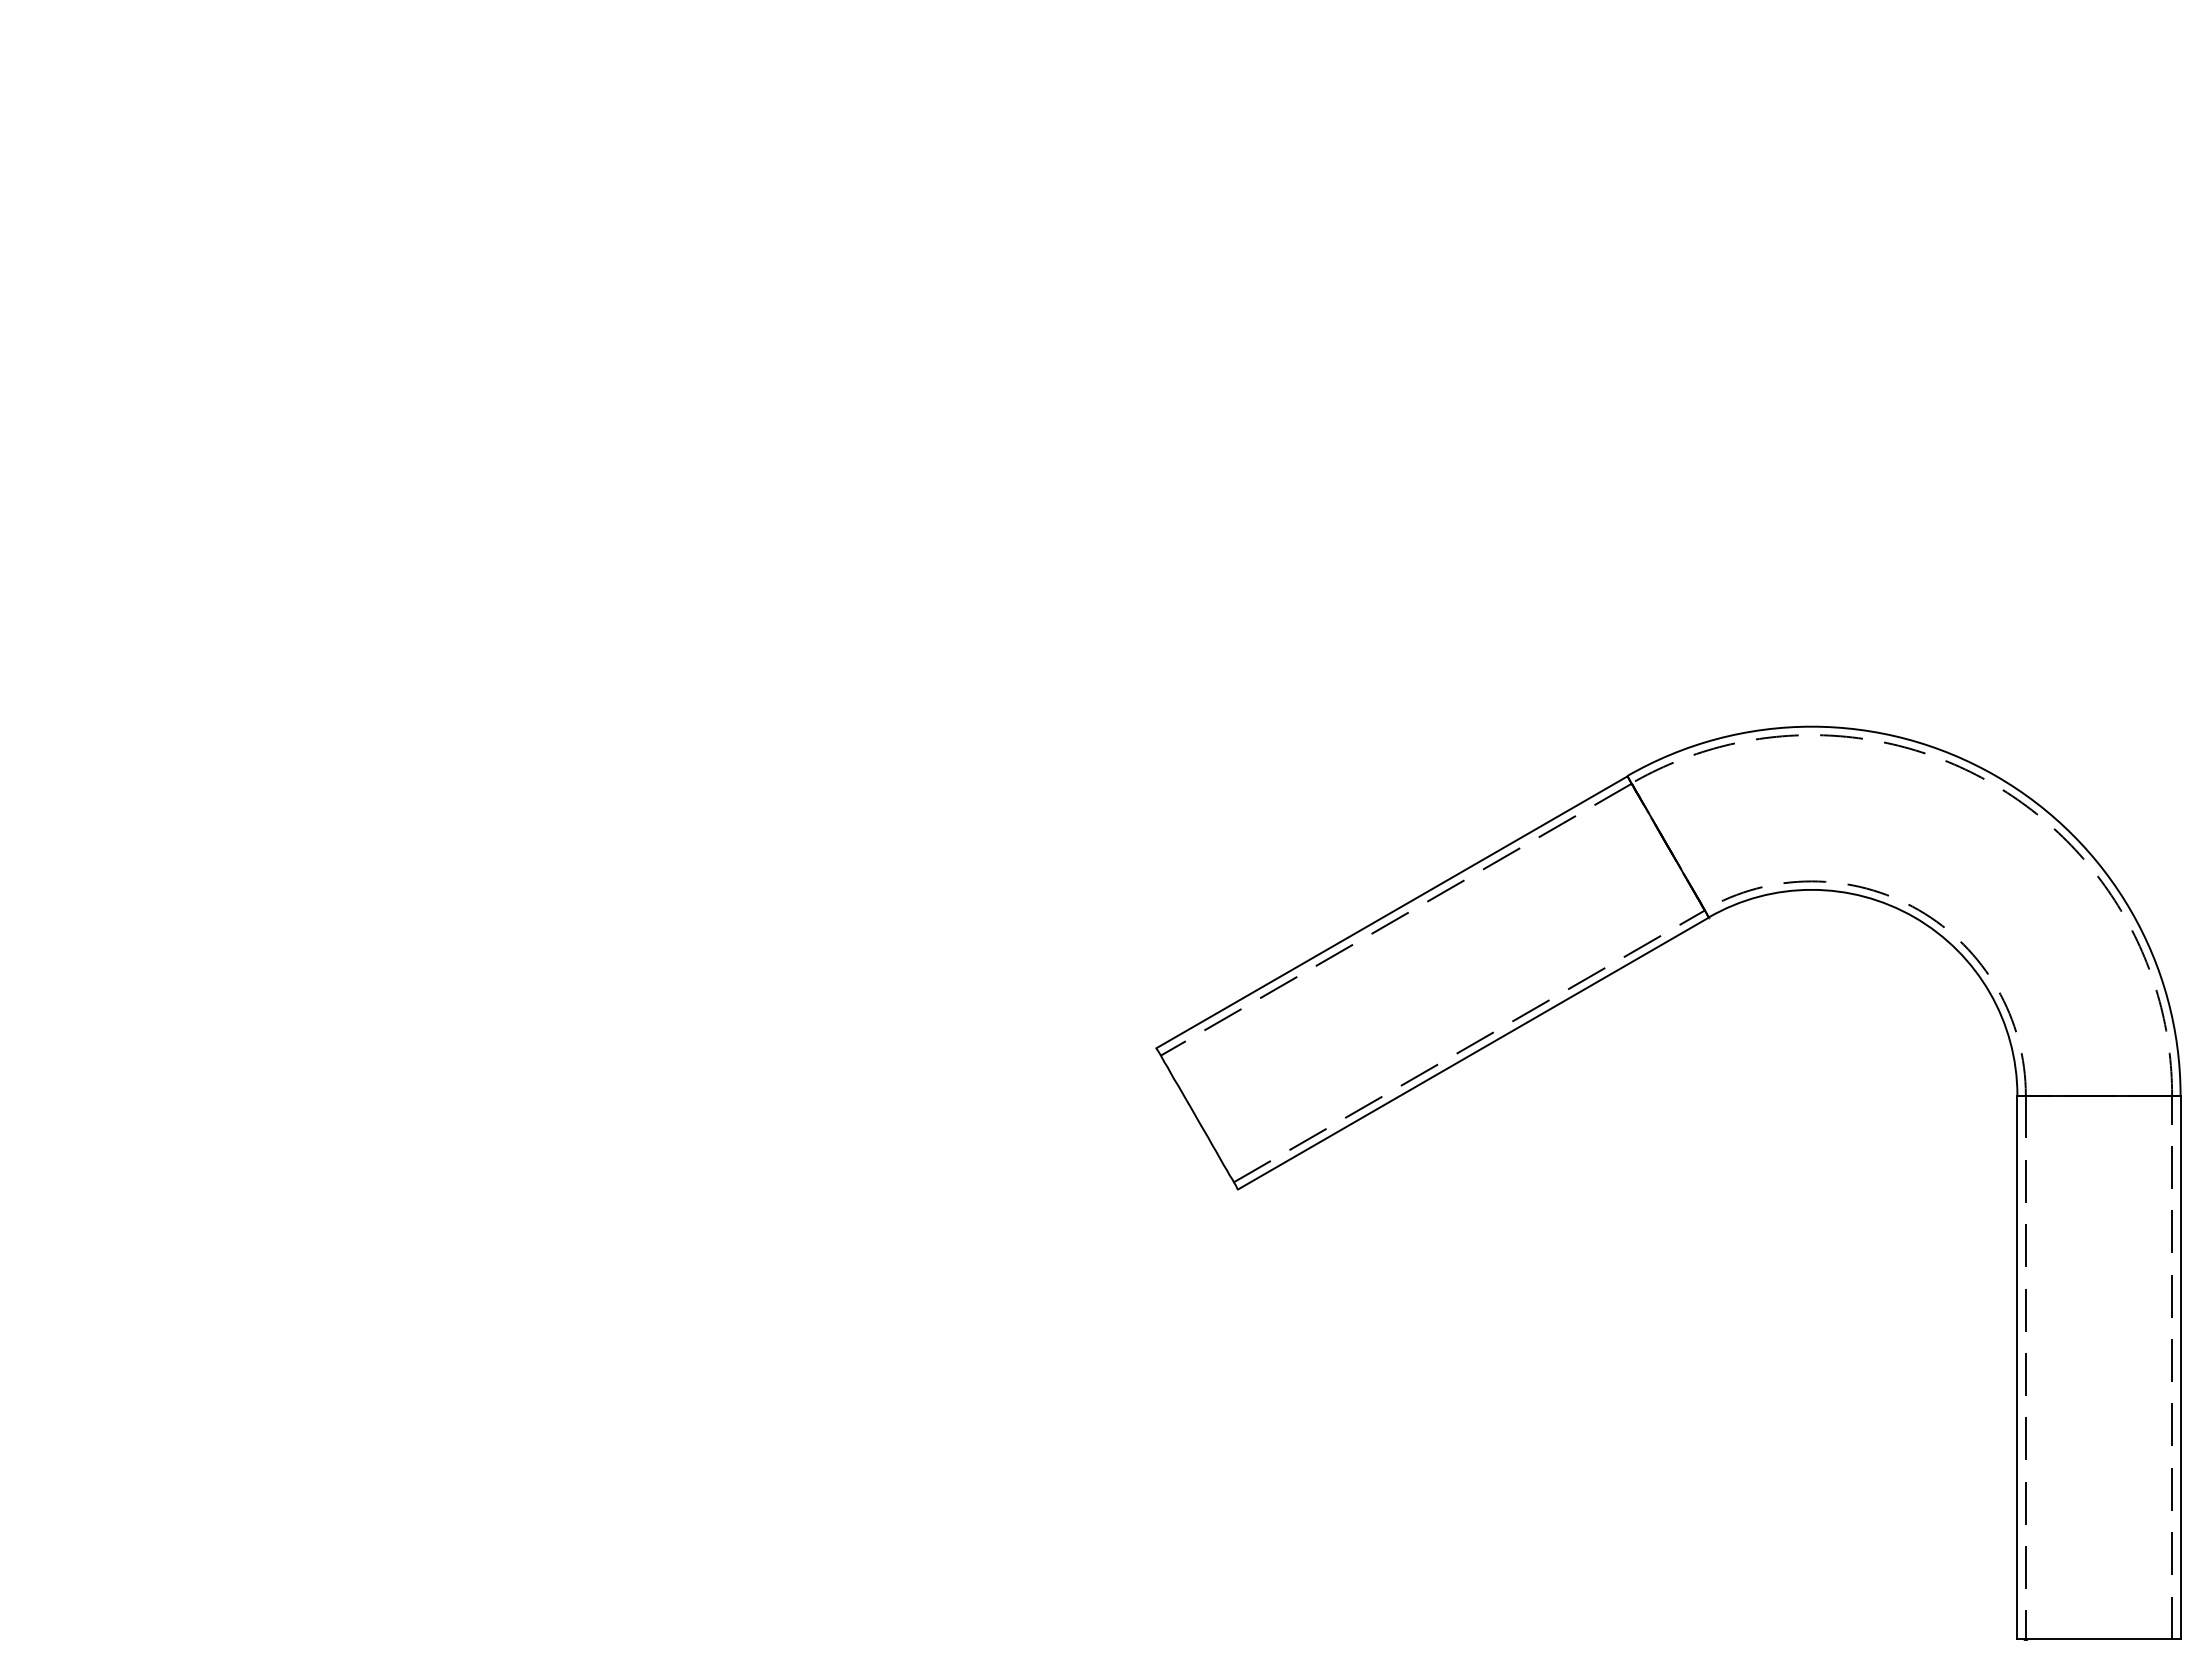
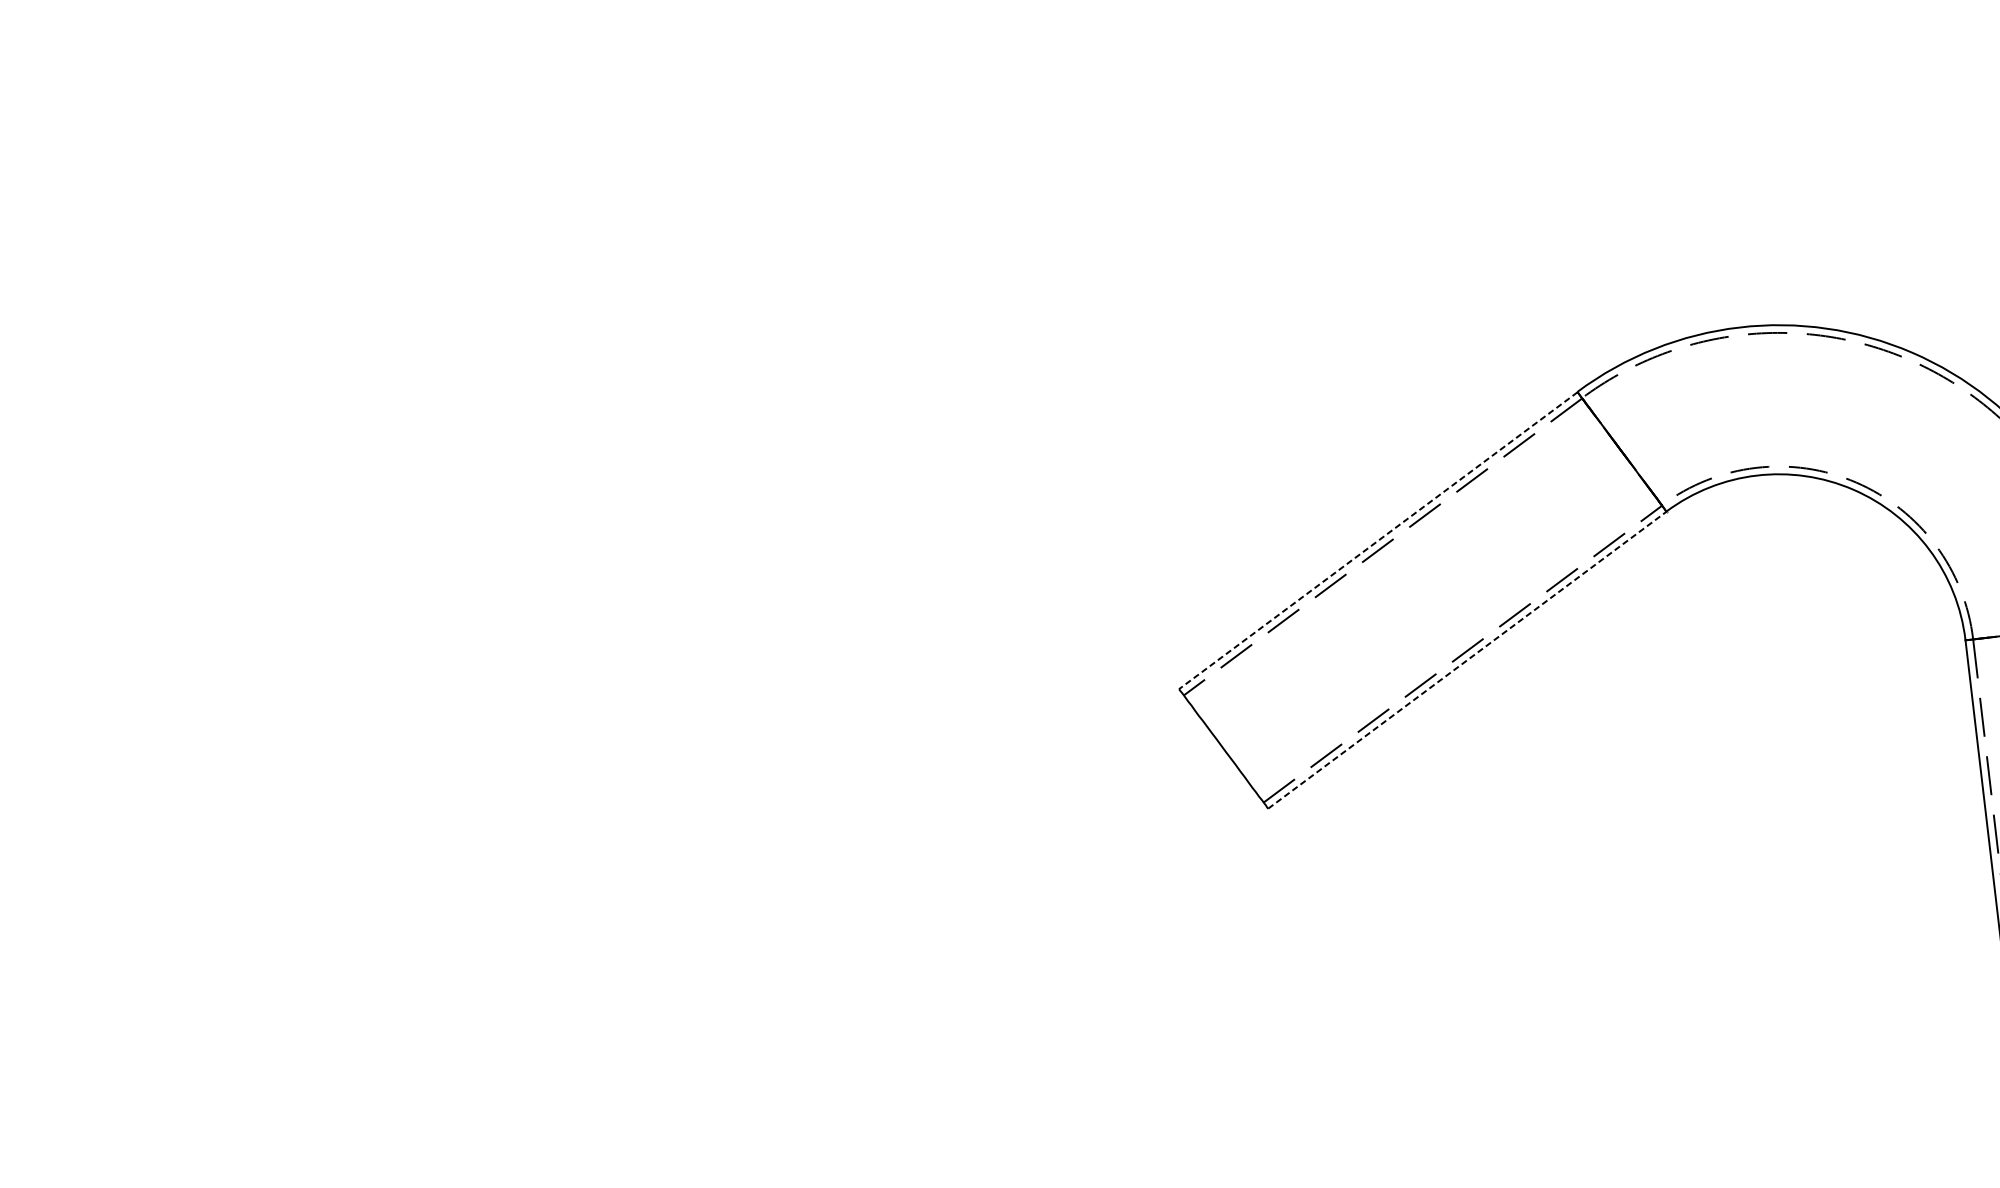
line: (1391, 912) -> (1377, 540), solid -> dashed
line: (1473, 1053) -> (1467, 660), solid -> dashed

